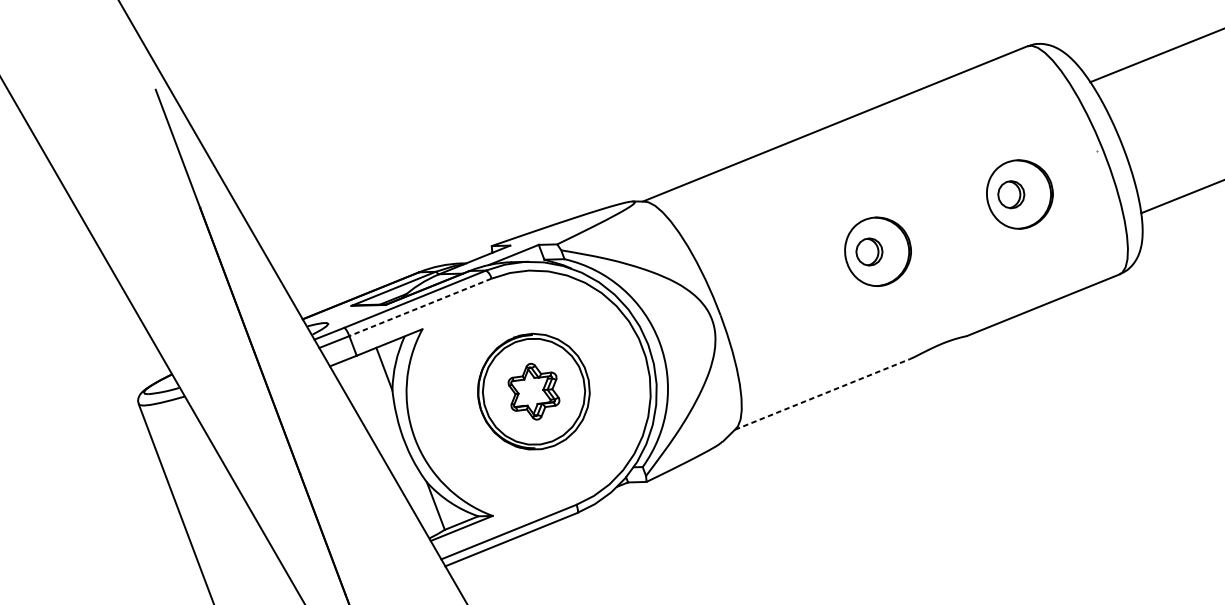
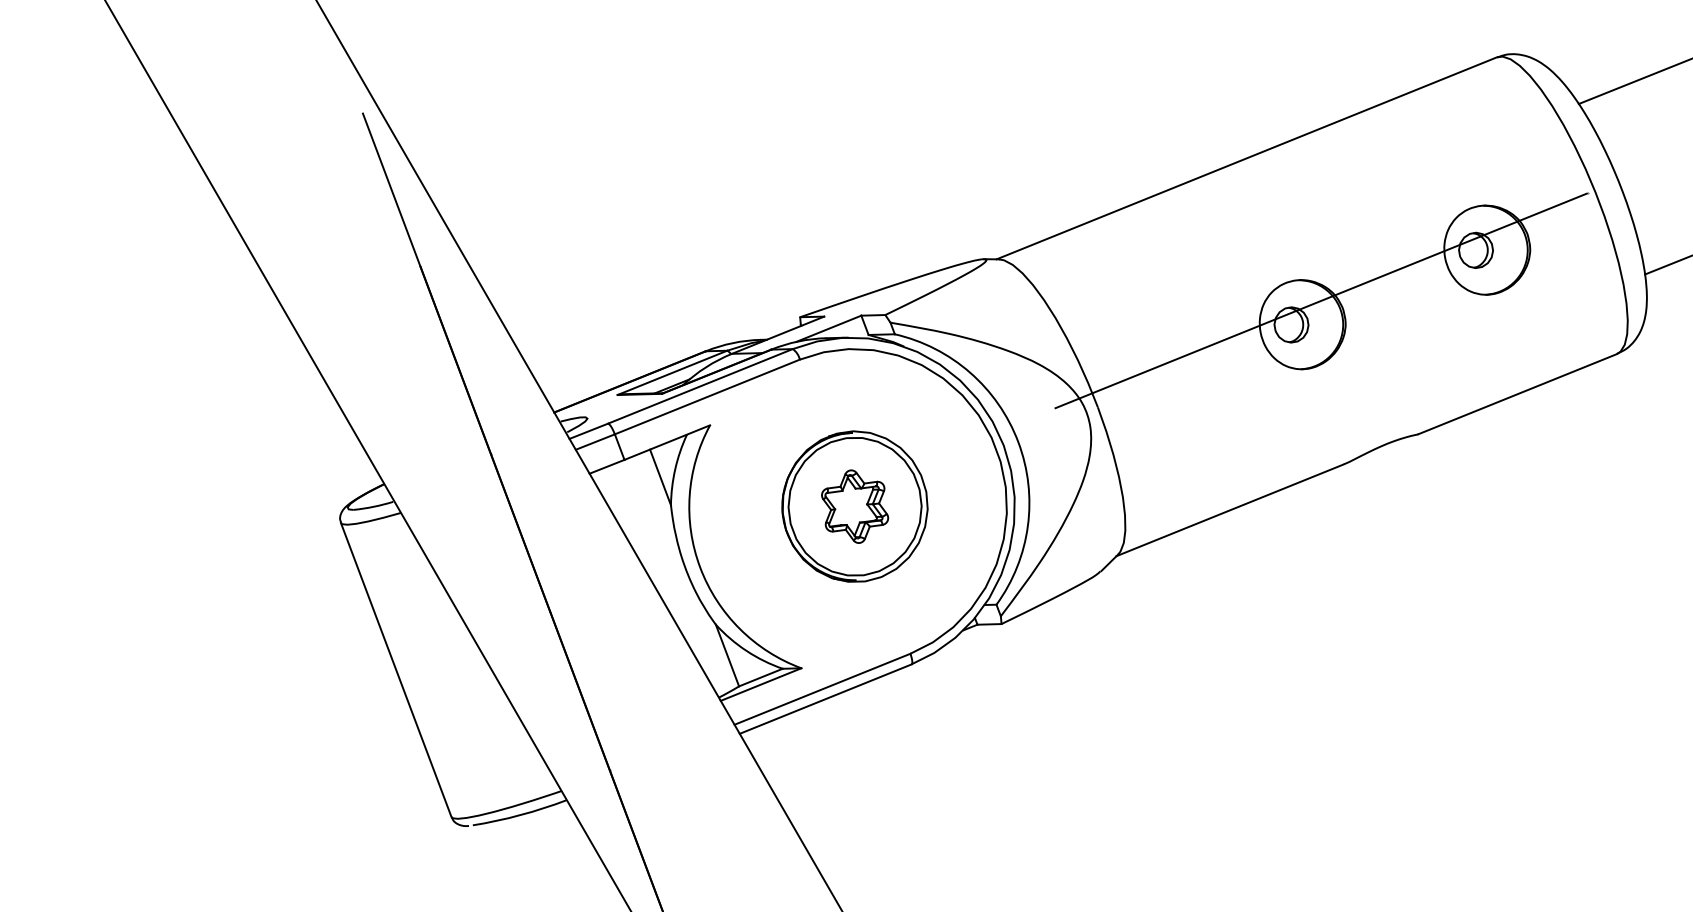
line: (891, 233) -> (1320, 300), added
line: (420, 307) -> (707, 397), dashed -> solid
line: (822, 394) -> (1230, 510), dashed -> solid

